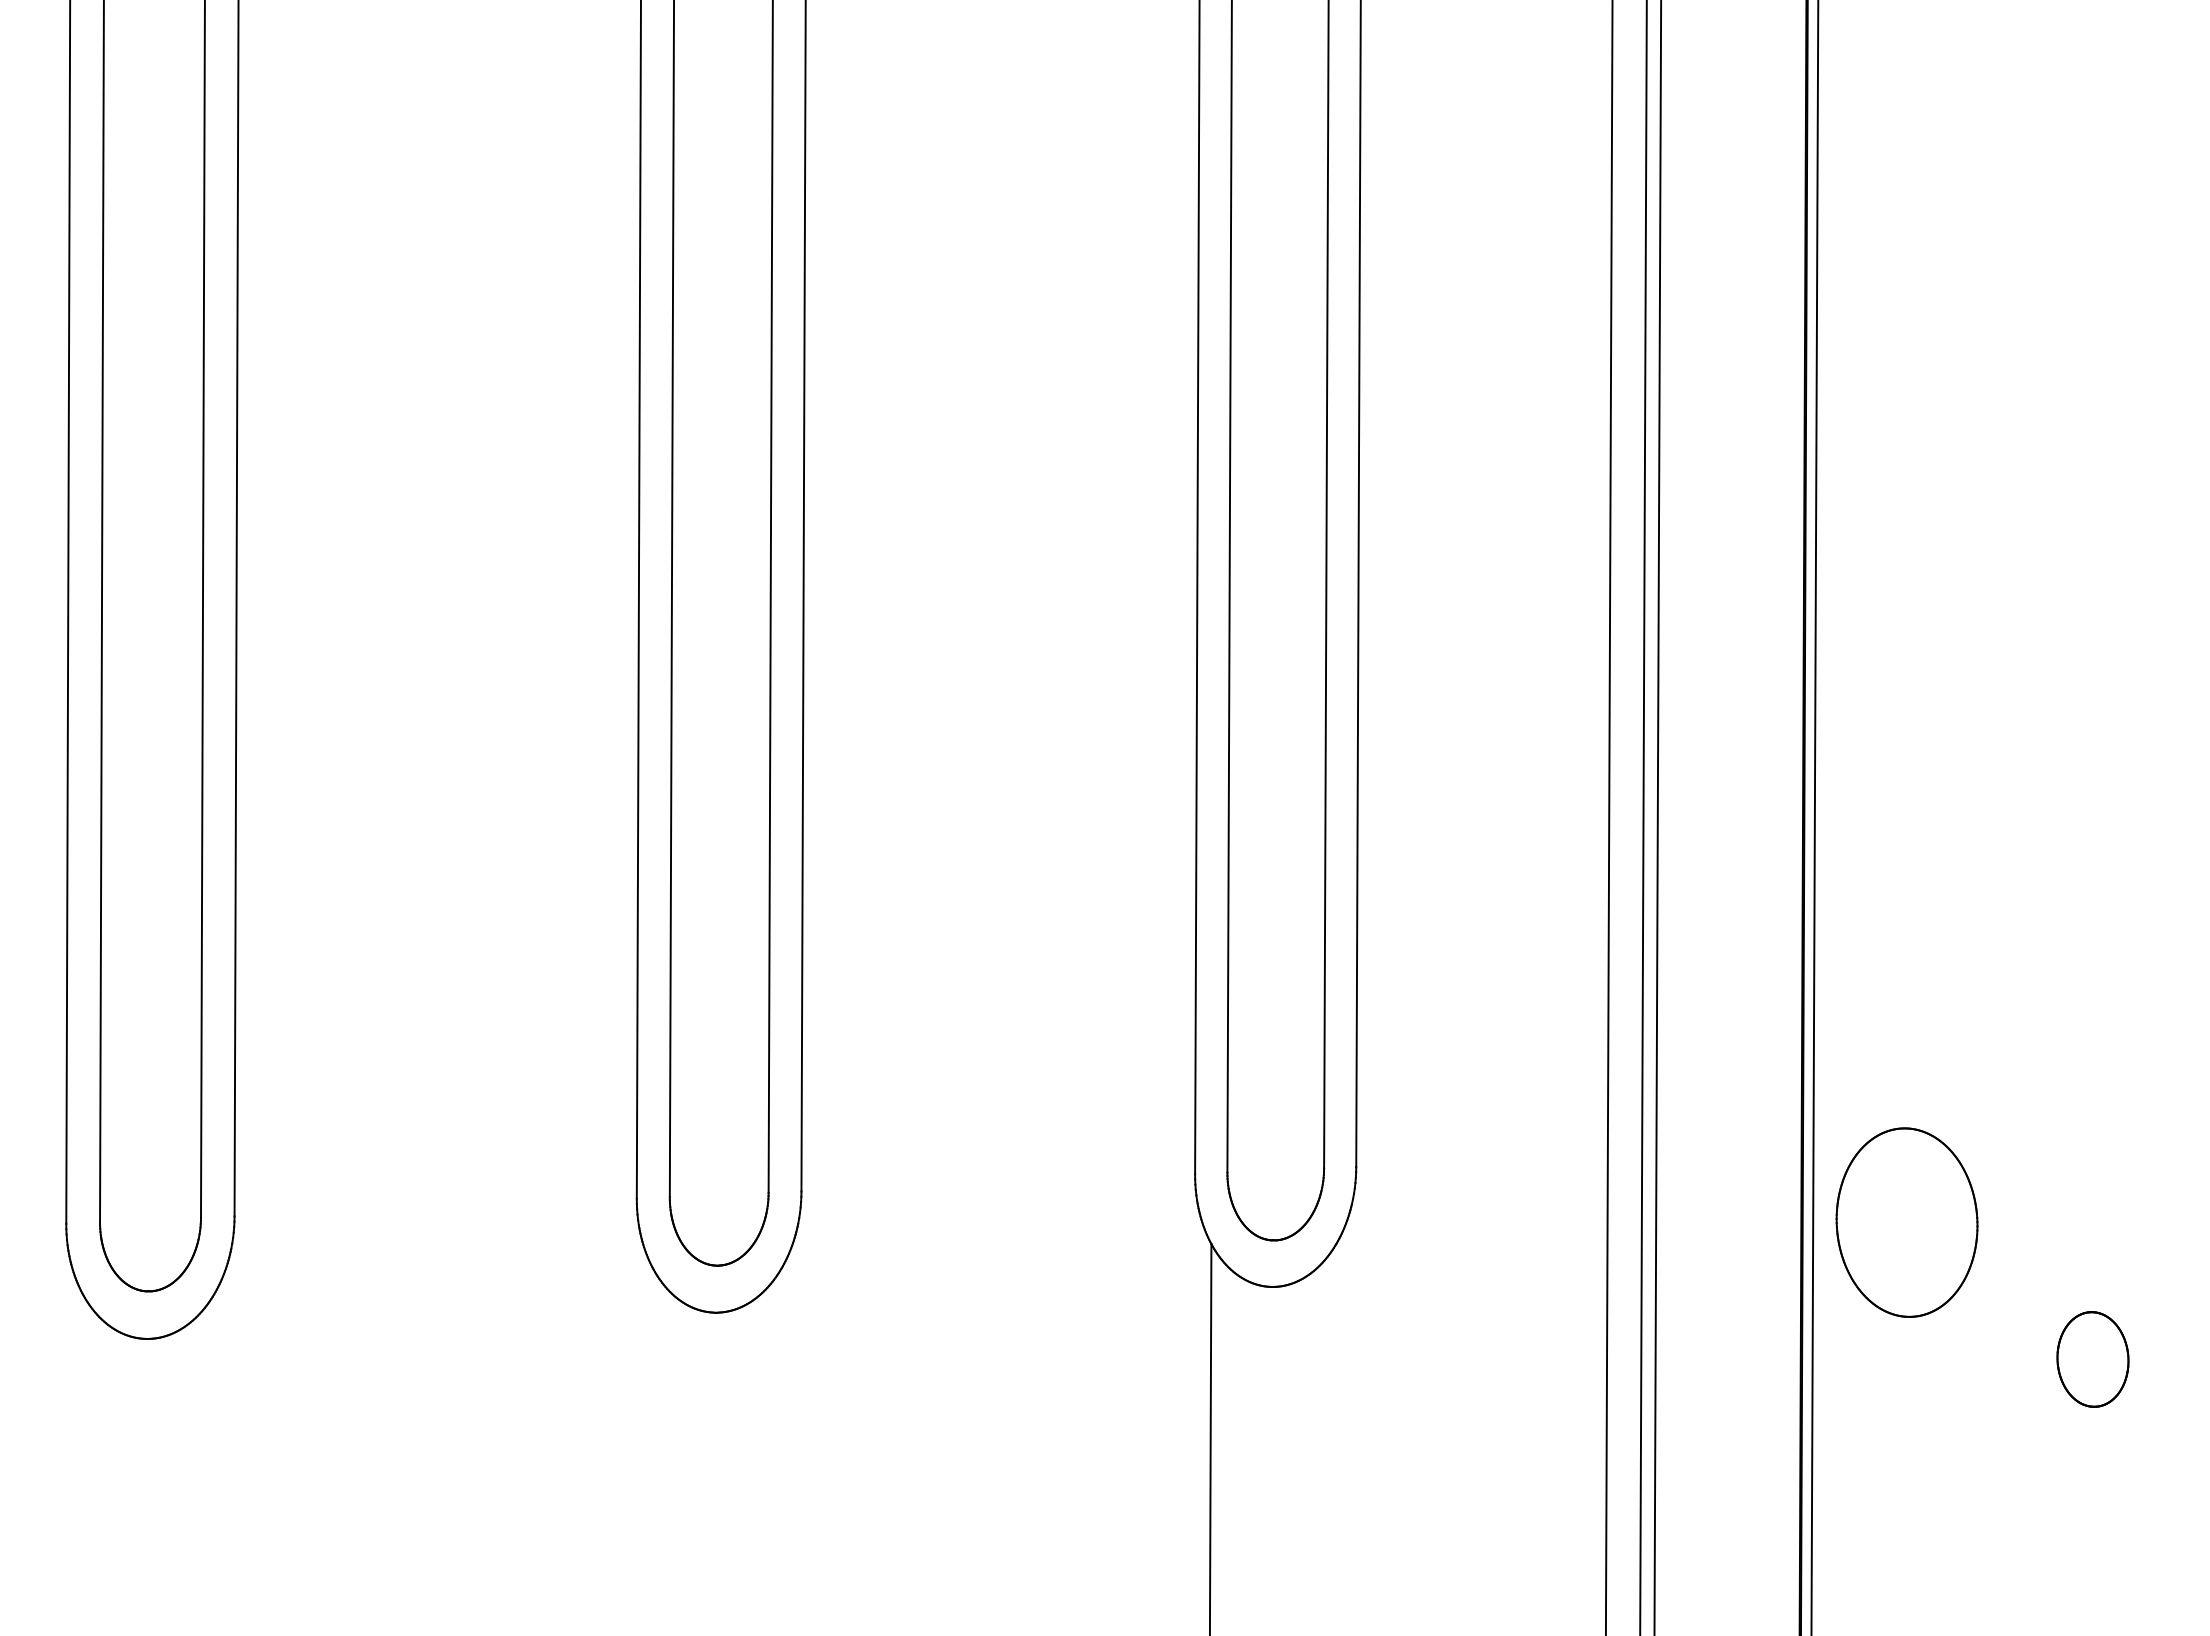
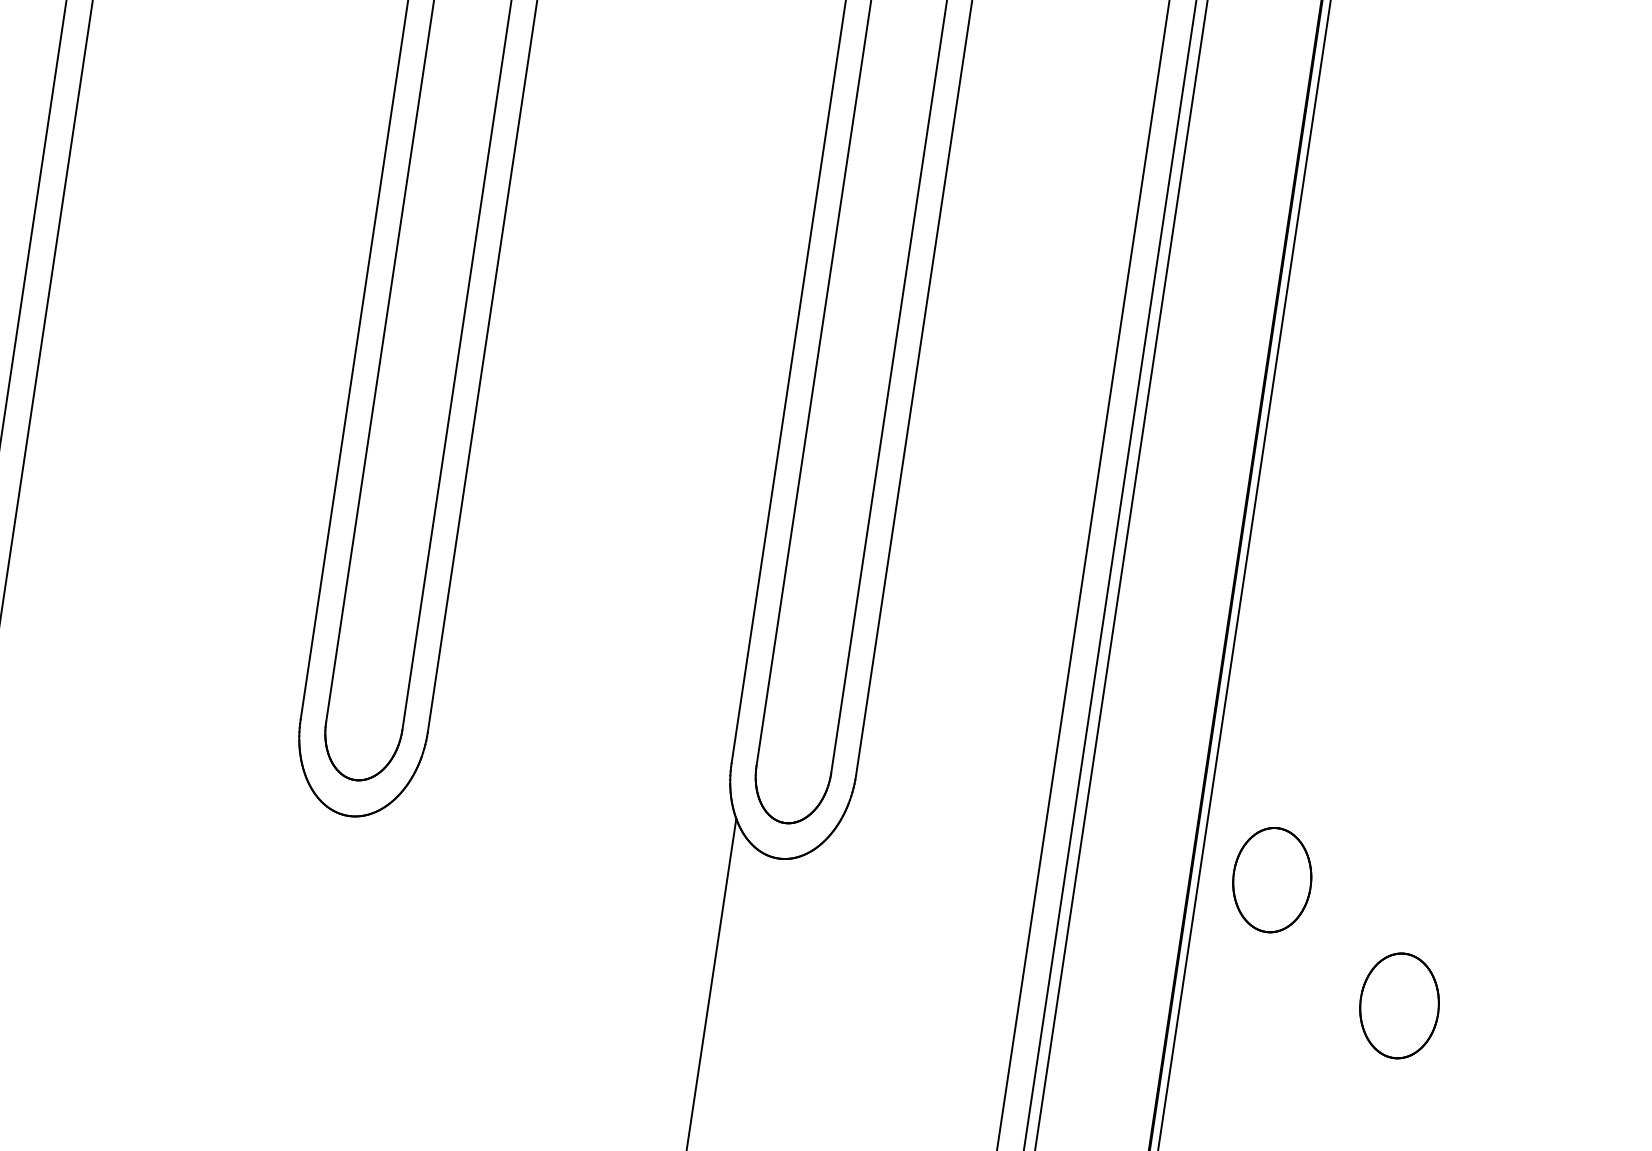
part: (1906, 1222) -> (1271, 880), size x0.71
part: (2092, 1359) -> (1399, 1005), size x1.43

